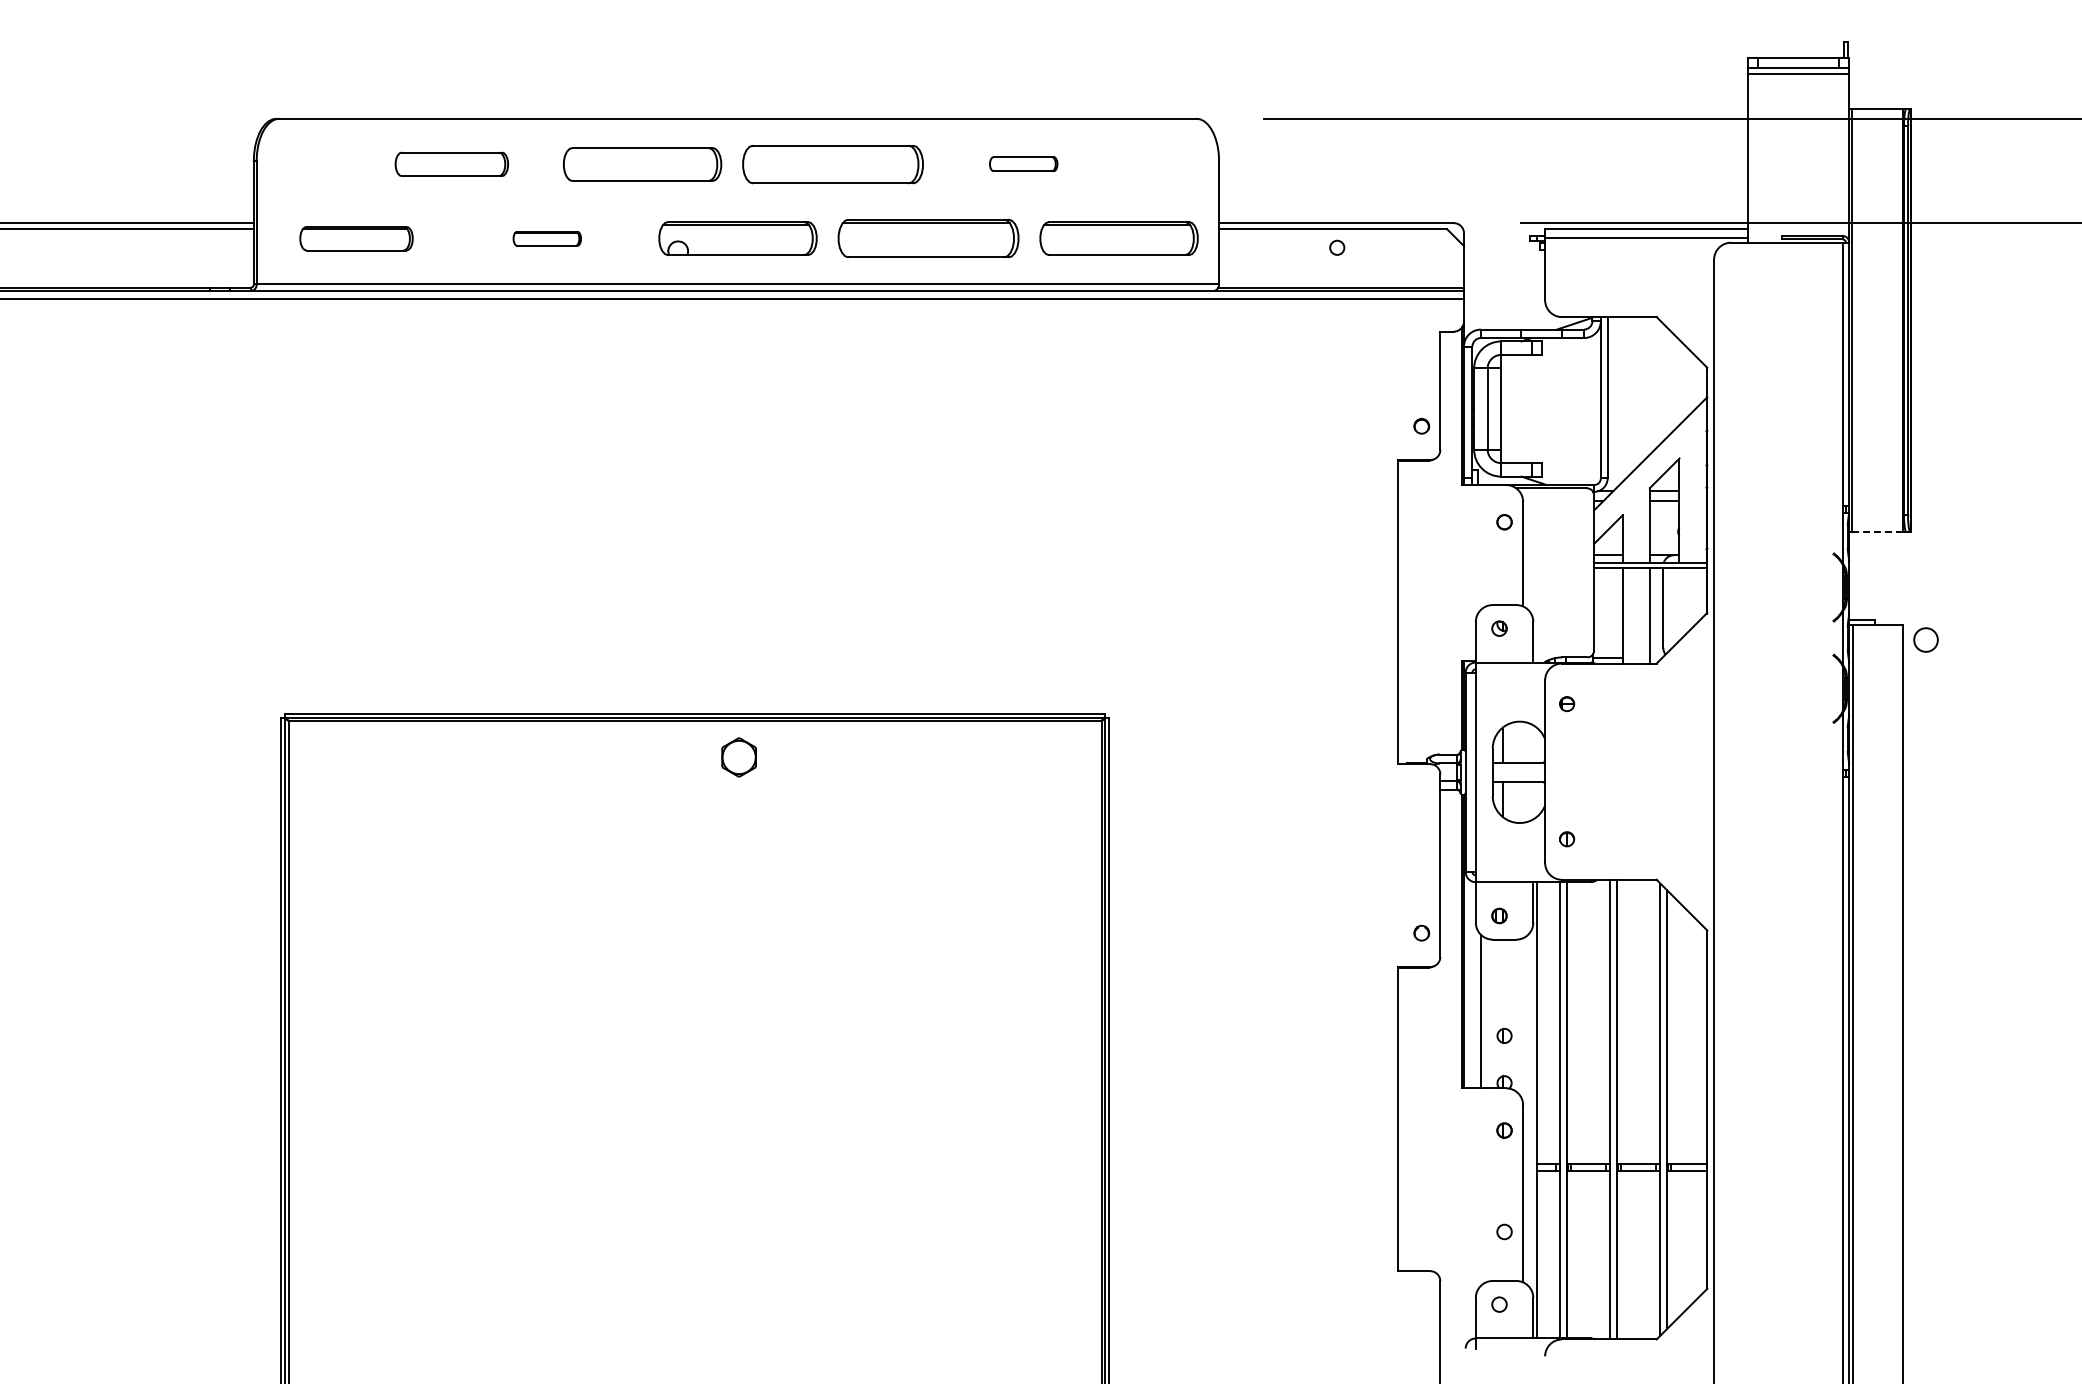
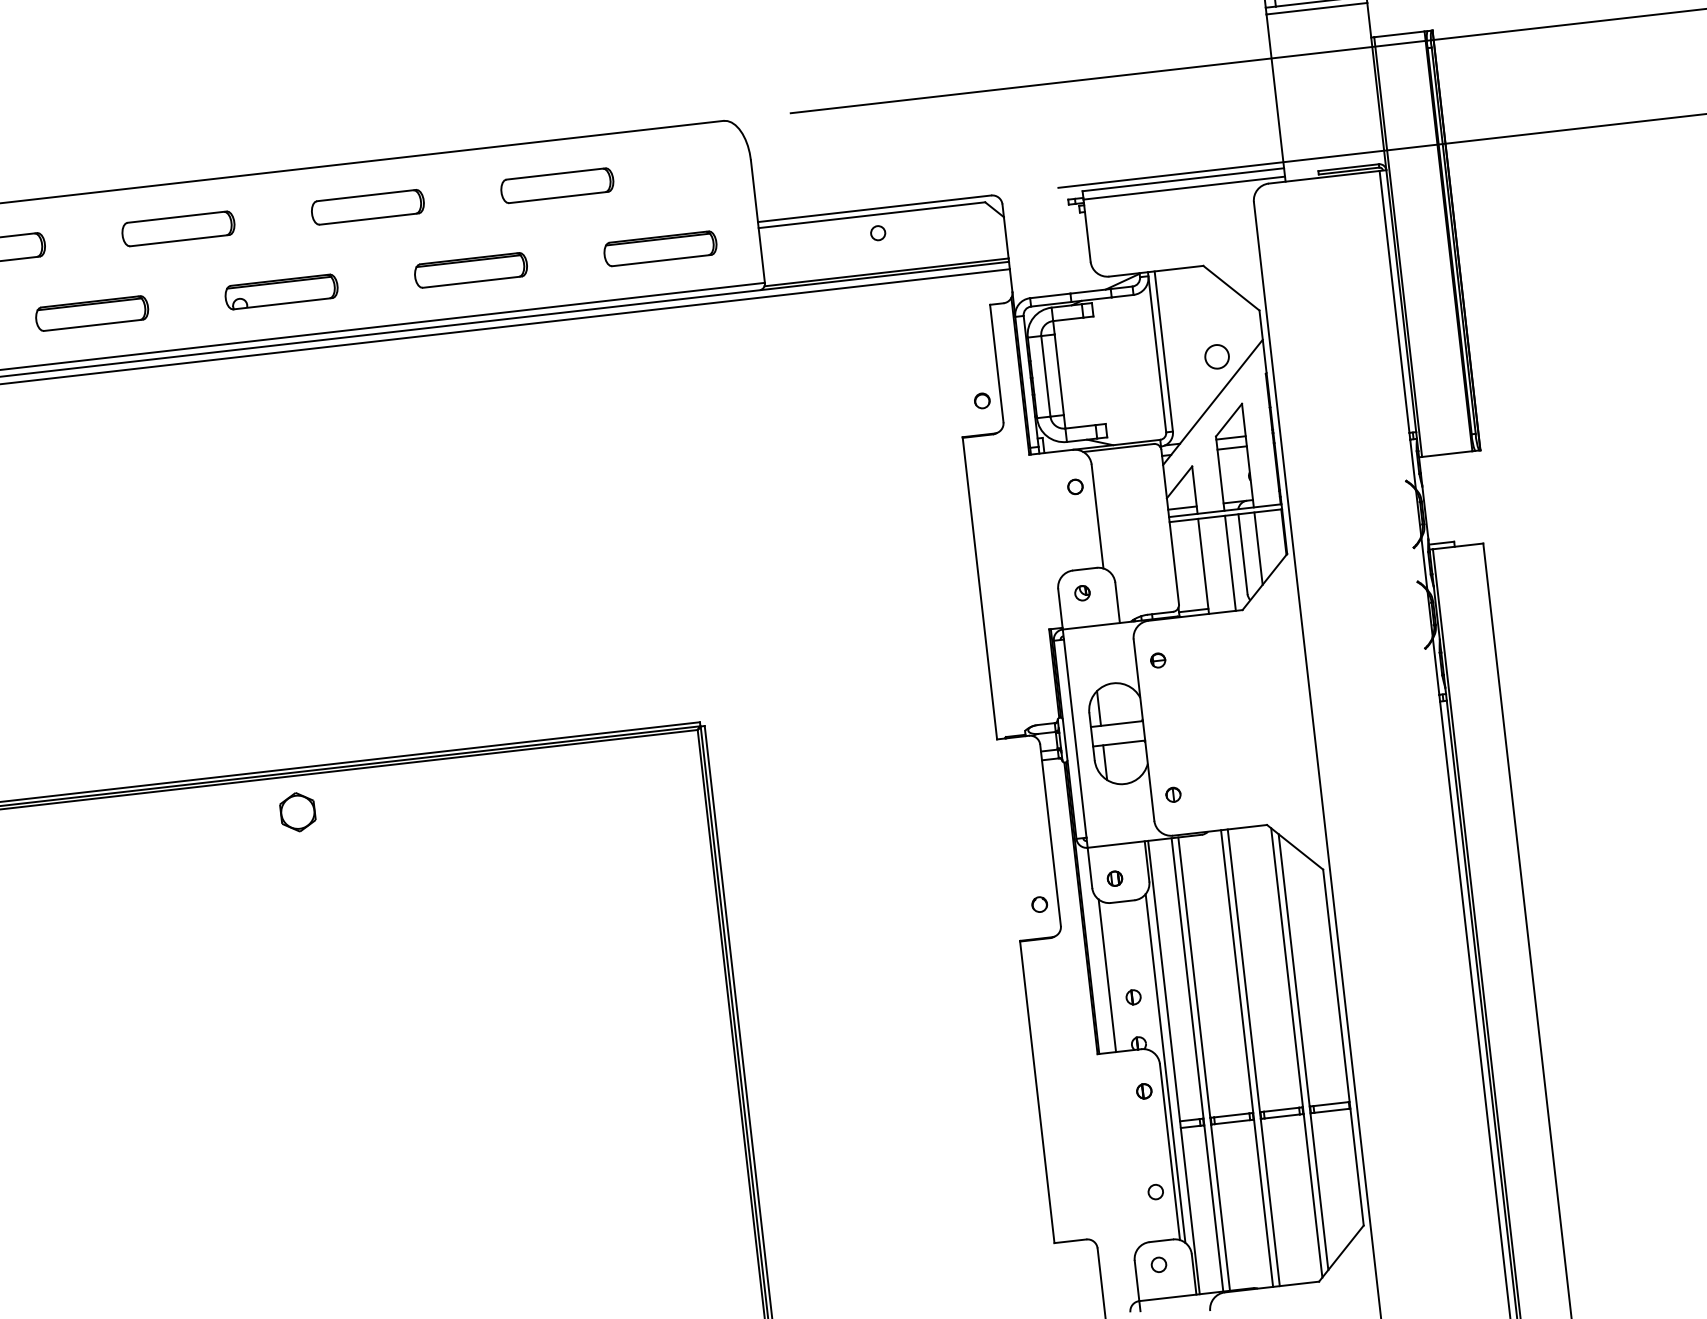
part: (642, 163) -> (178, 228), size x0.71
part: (833, 163) -> (368, 206), size x0.62
part: (1023, 163) -> (556, 184), size x1.67
part: (547, 238) -> (92, 313), size x1.67
part: (737, 238) -> (281, 291), size x0.71
part: (928, 238) -> (470, 270), size x0.62
part: (1119, 238) -> (660, 248), size x0.71
line: (1877, 531) -> (1447, 453), dashed -> solid
line: (1679, 603) -> (1258, 547), added
circle: (1925, 639) -> (1216, 356), moved
part: (738, 757) -> (297, 812), moved
line: (1528, 1109) -> (1165, 1067), added

